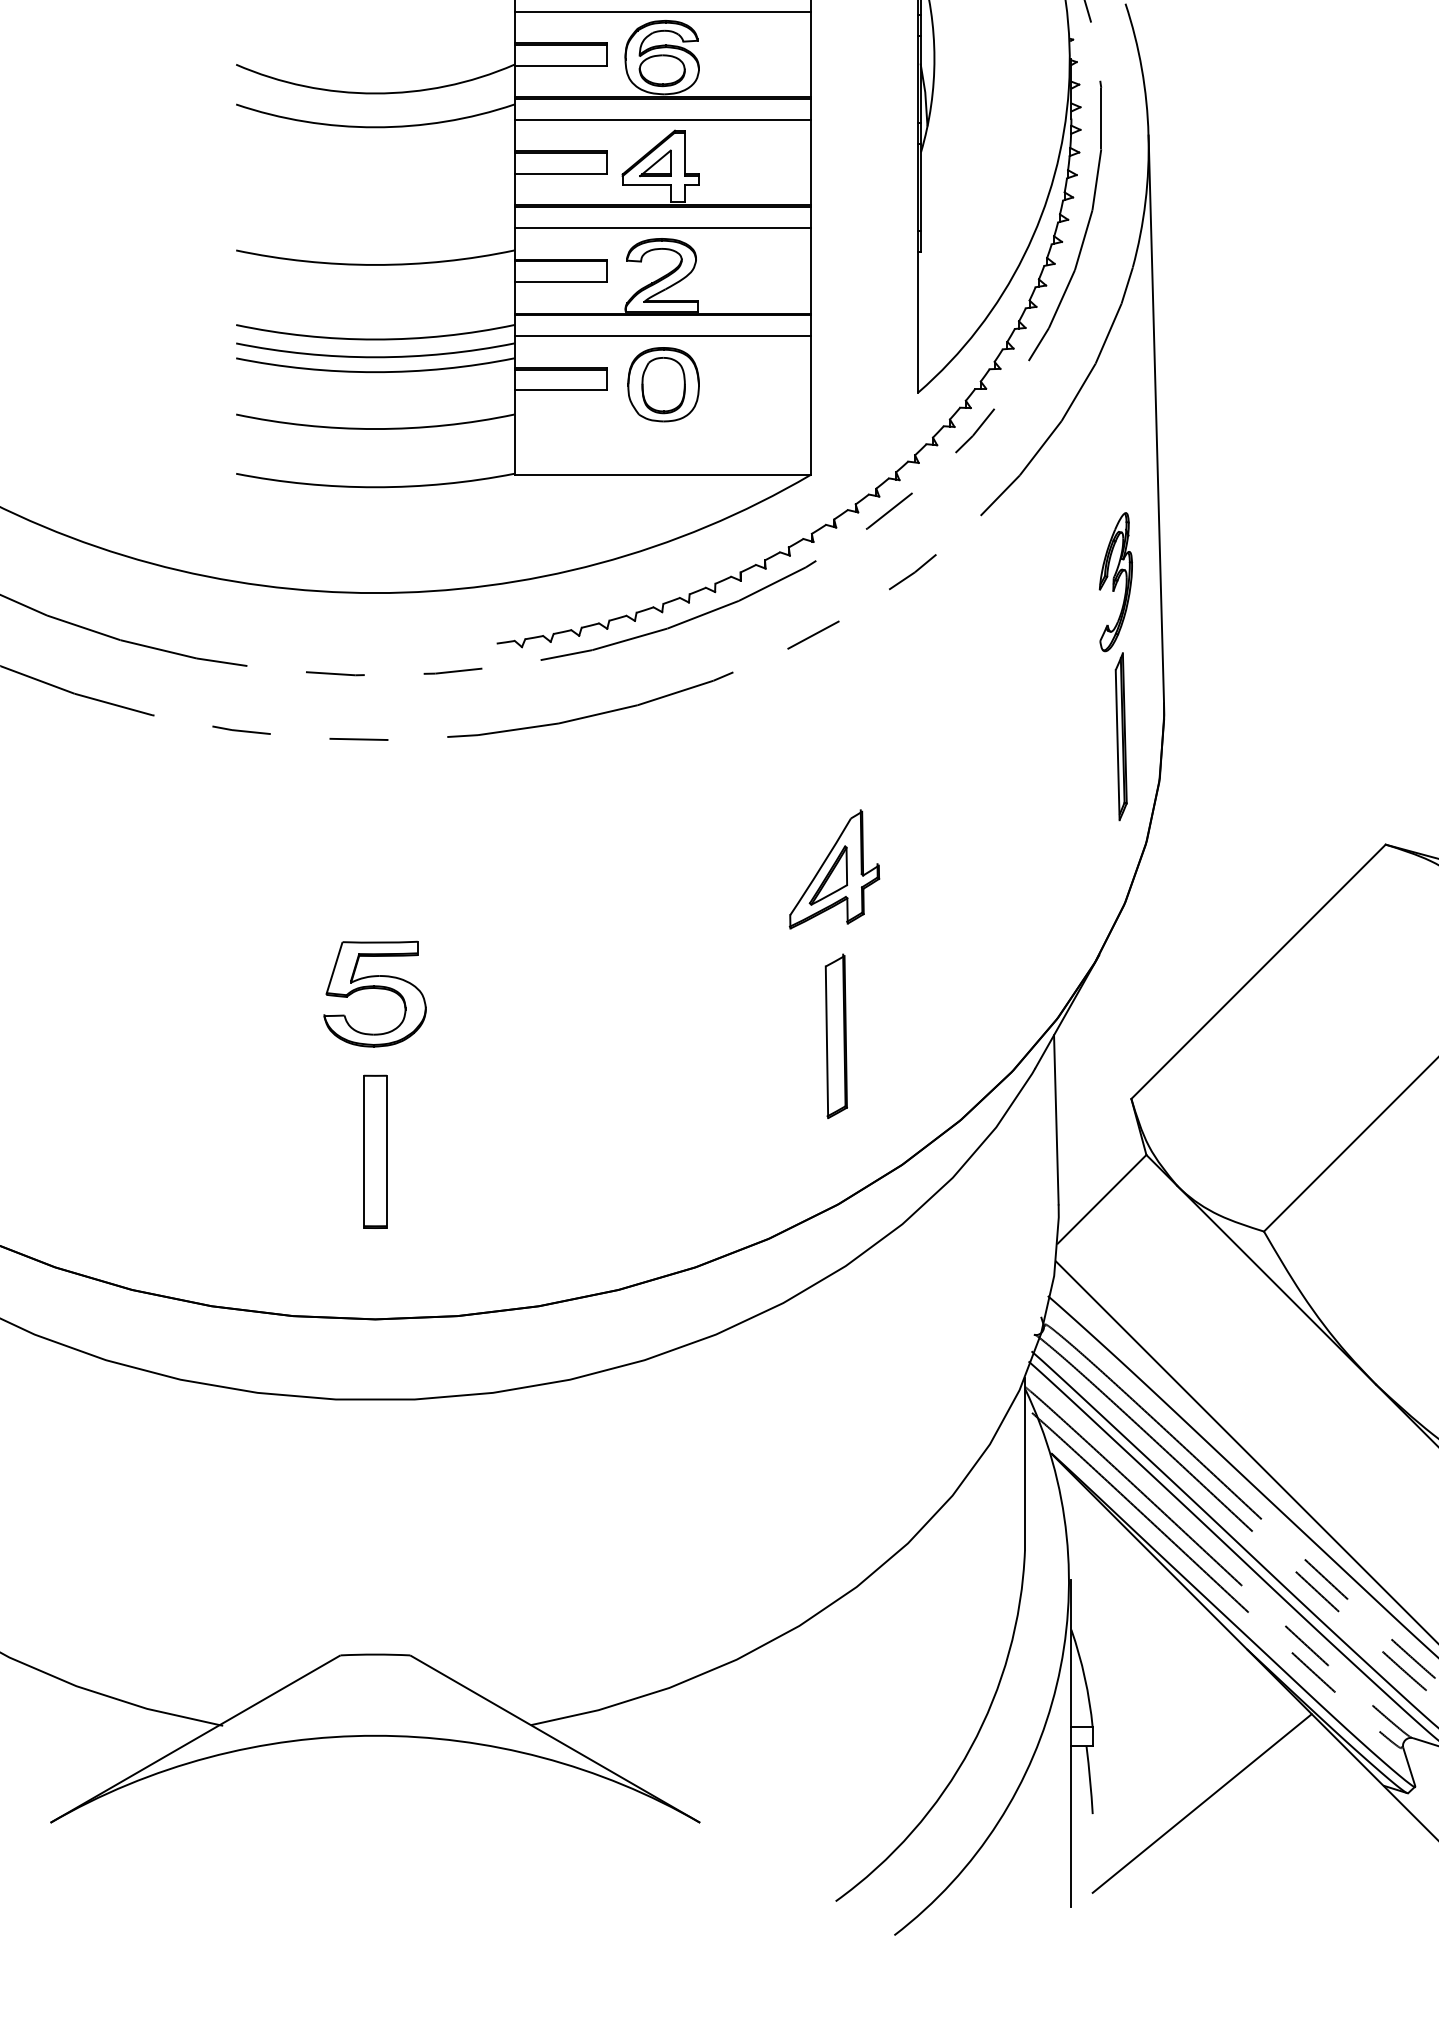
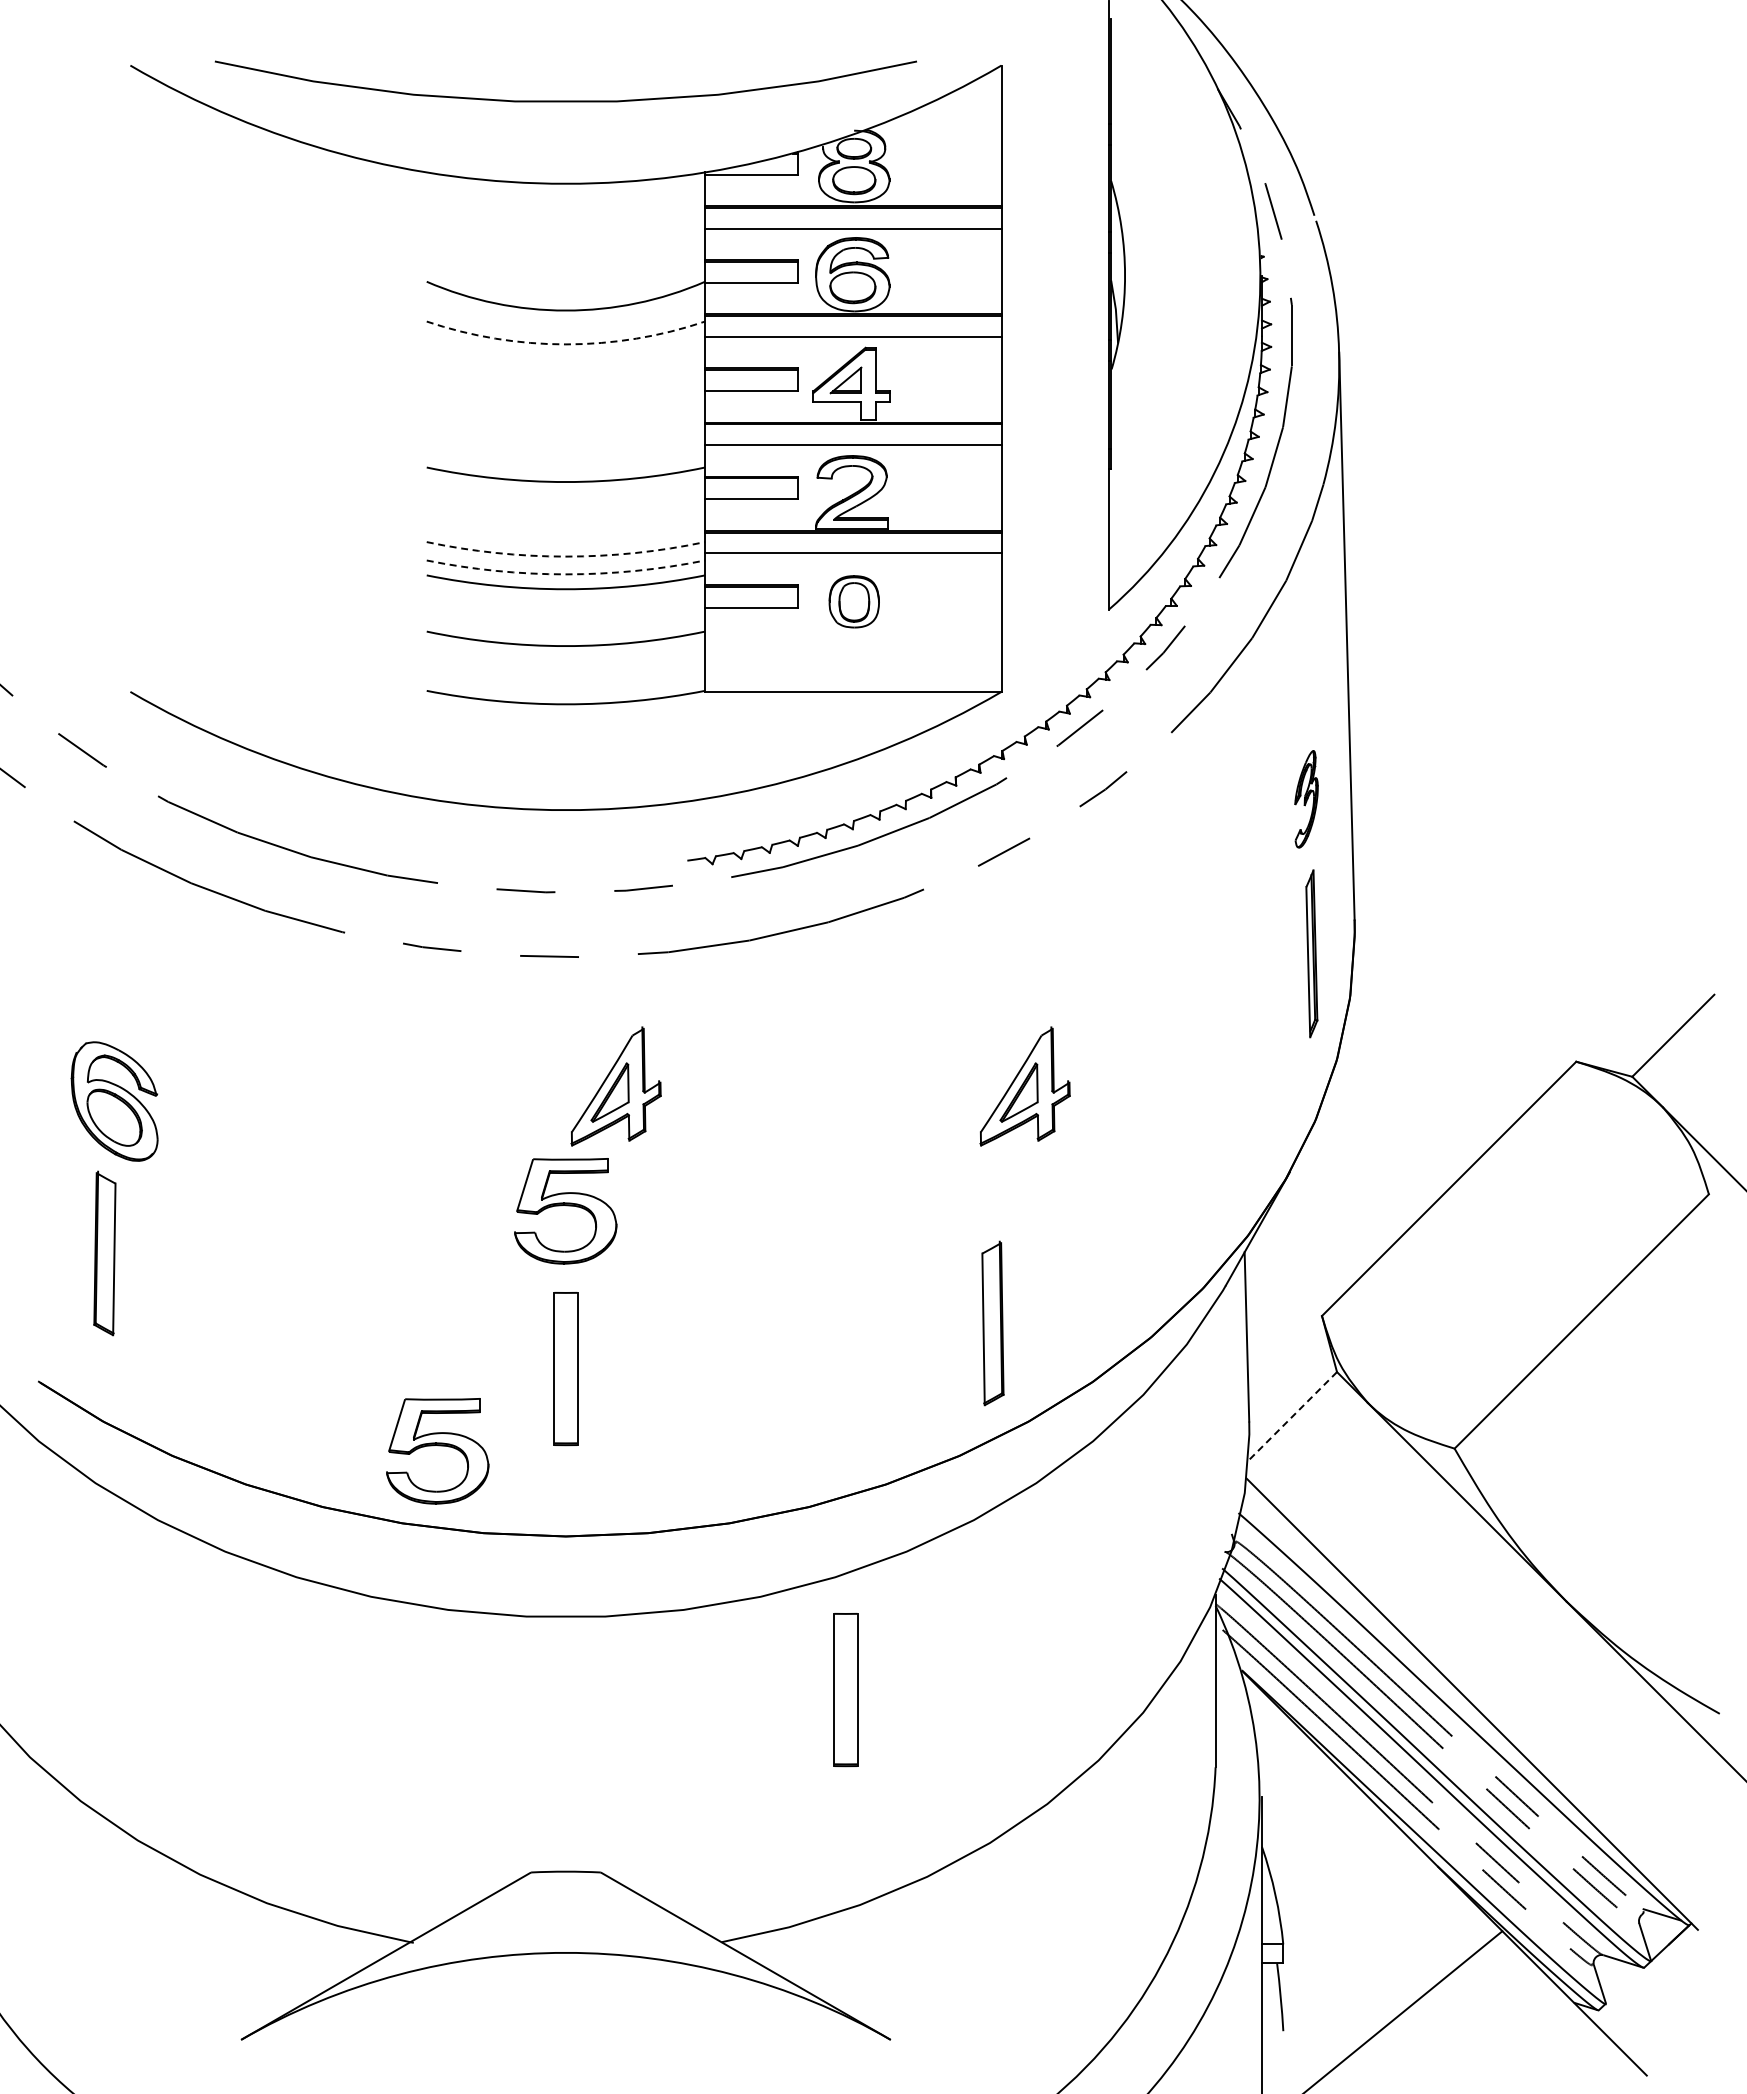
arc: (374, 127) -> (565, 344), solid -> dashed
arc: (374, 339) -> (565, 556), solid -> dashed
arc: (374, 357) -> (565, 574), solid -> dashed
part: (663, 384) -> (854, 601), size x0.7
part: (1115, 582) -> (1306, 799), size x0.7
part: (424, 869) -> (615, 1086), added
part: (835, 1036) -> (992, 1323), moved
line: (1101, 1199) -> (1292, 1416), solid -> dashed
part: (246, 1234) -> (437, 1451), added
part: (654, 1473) -> (845, 1690), added

